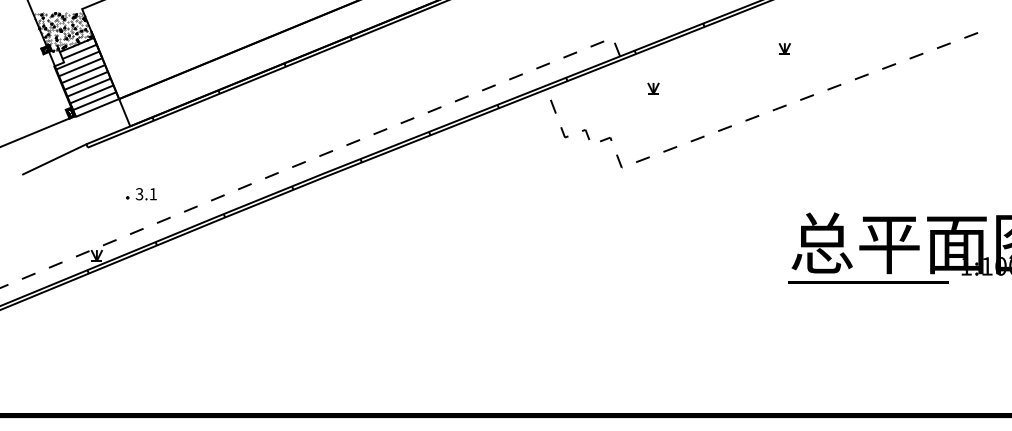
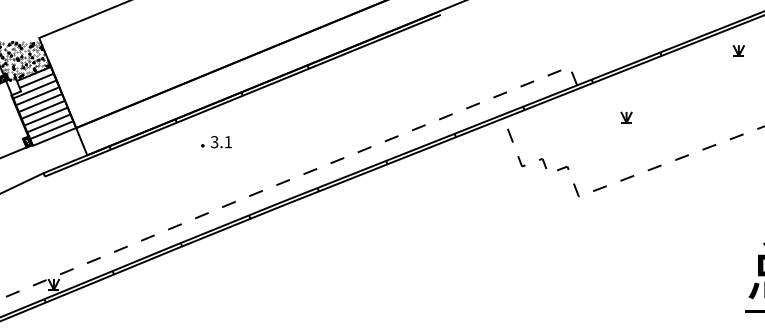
part: (784, 48) -> (738, 50), moved
part: (653, 88) -> (626, 117), moved
text: (141, 194) -> (216, 142), moved

